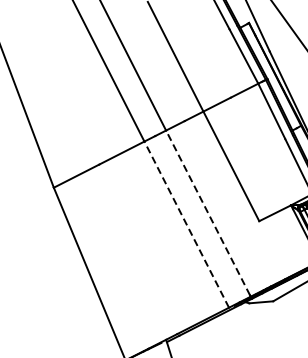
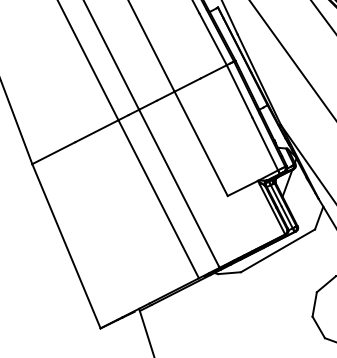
line: (208, 213) -> (179, 188), dashed -> solid
line: (186, 224) -> (158, 199), dashed -> solid

